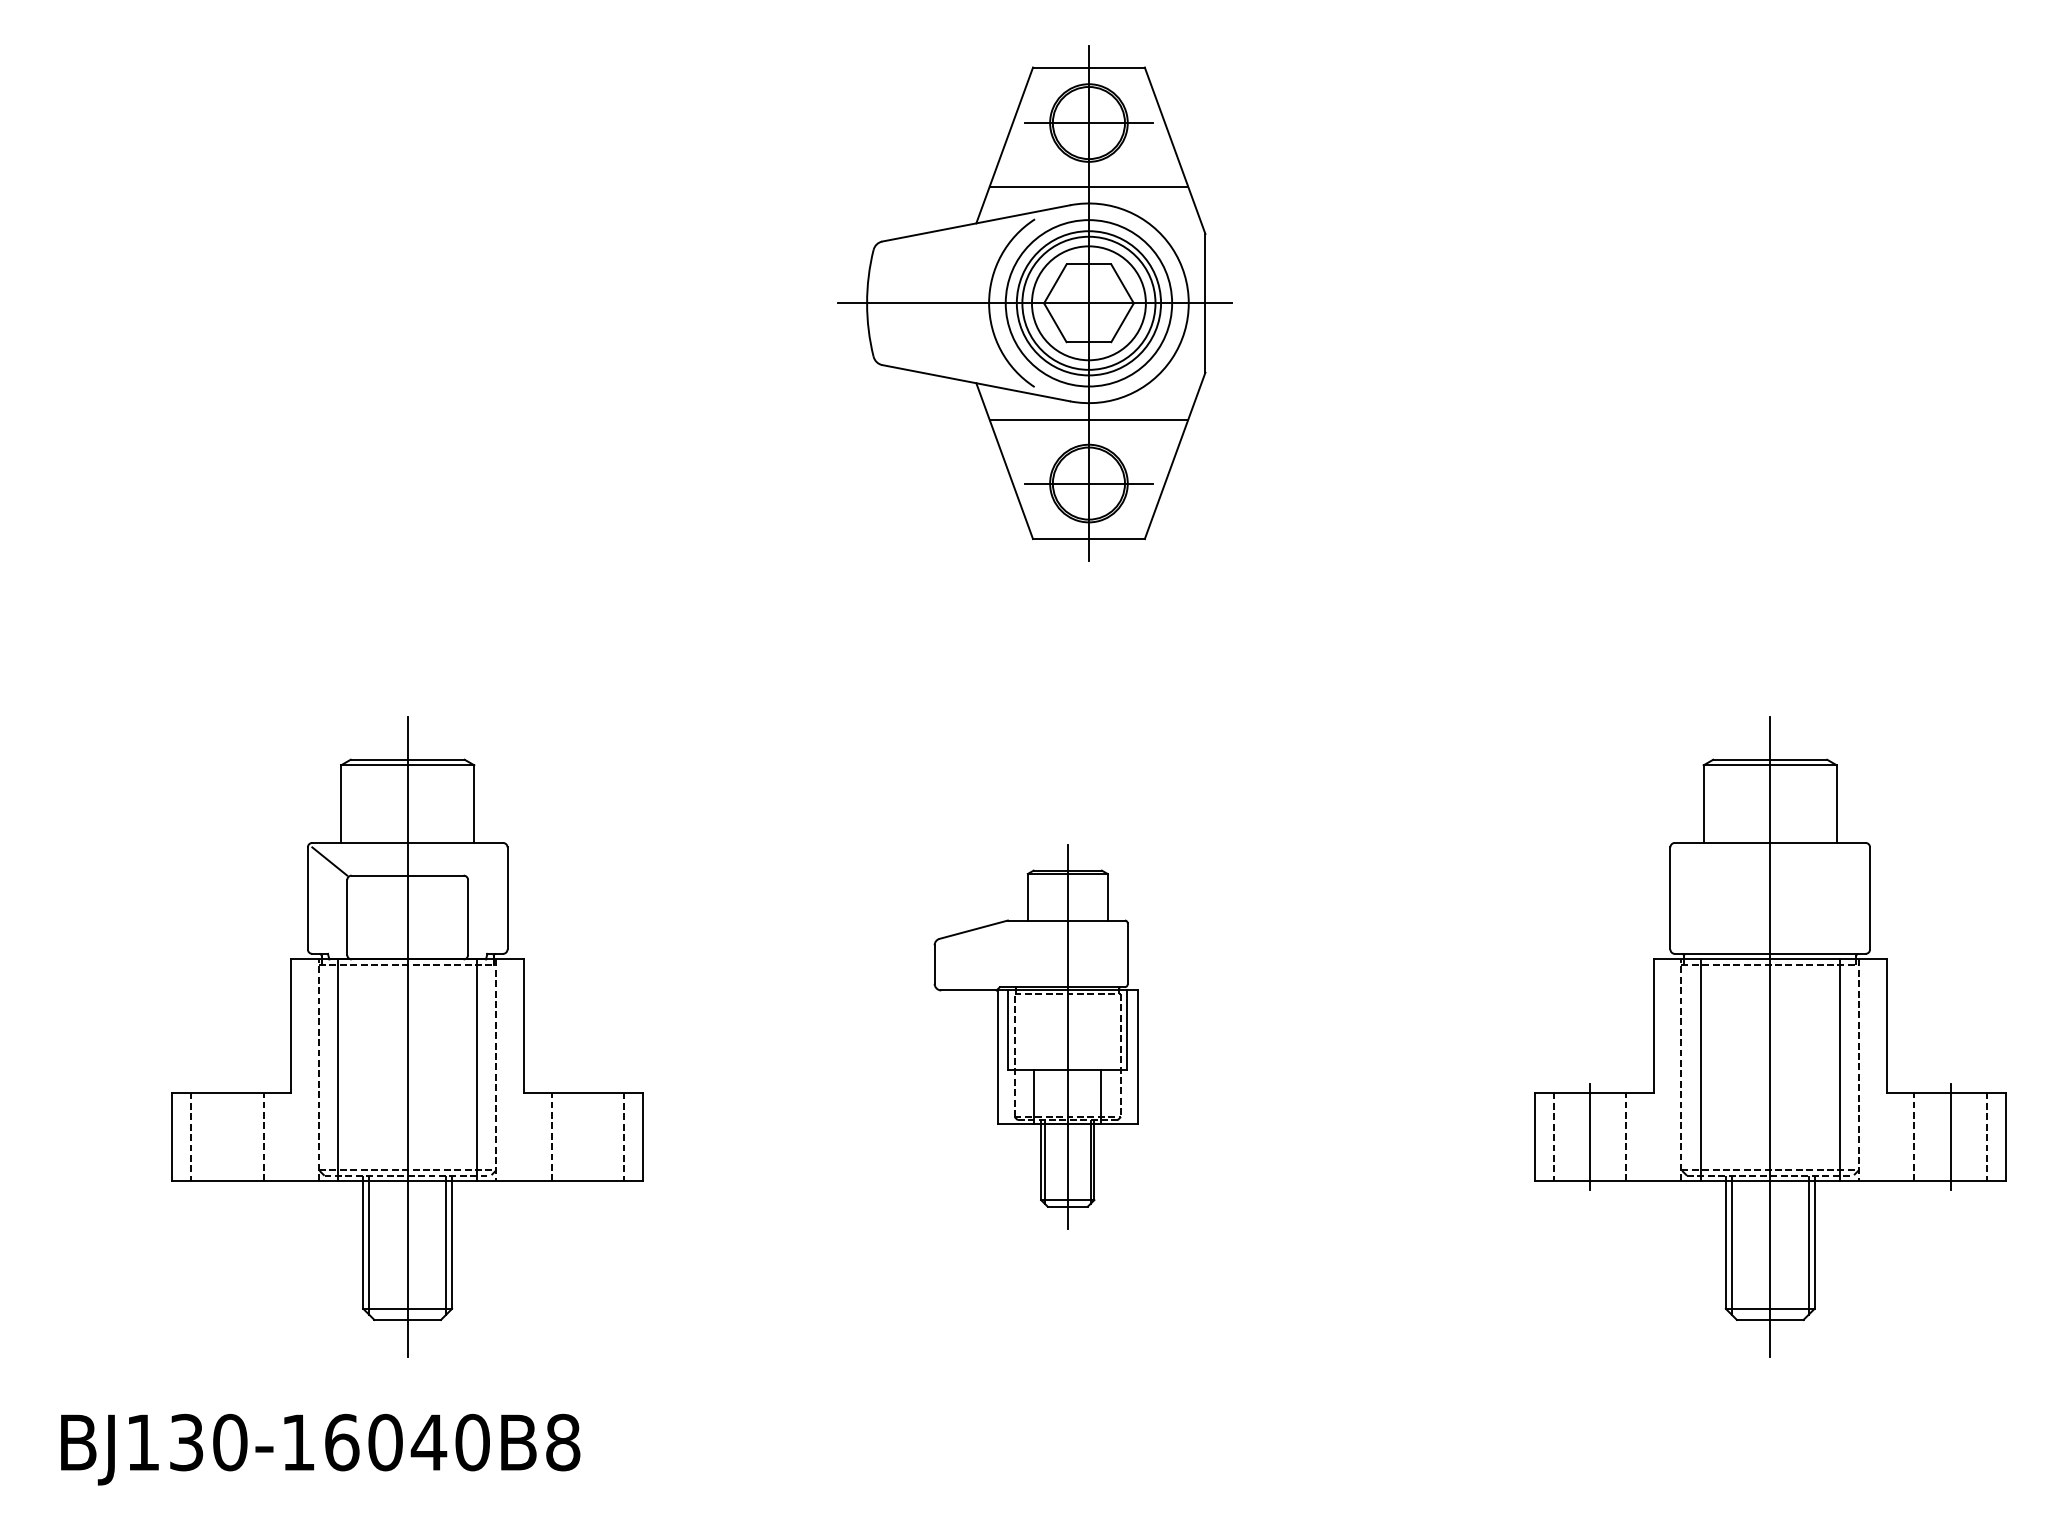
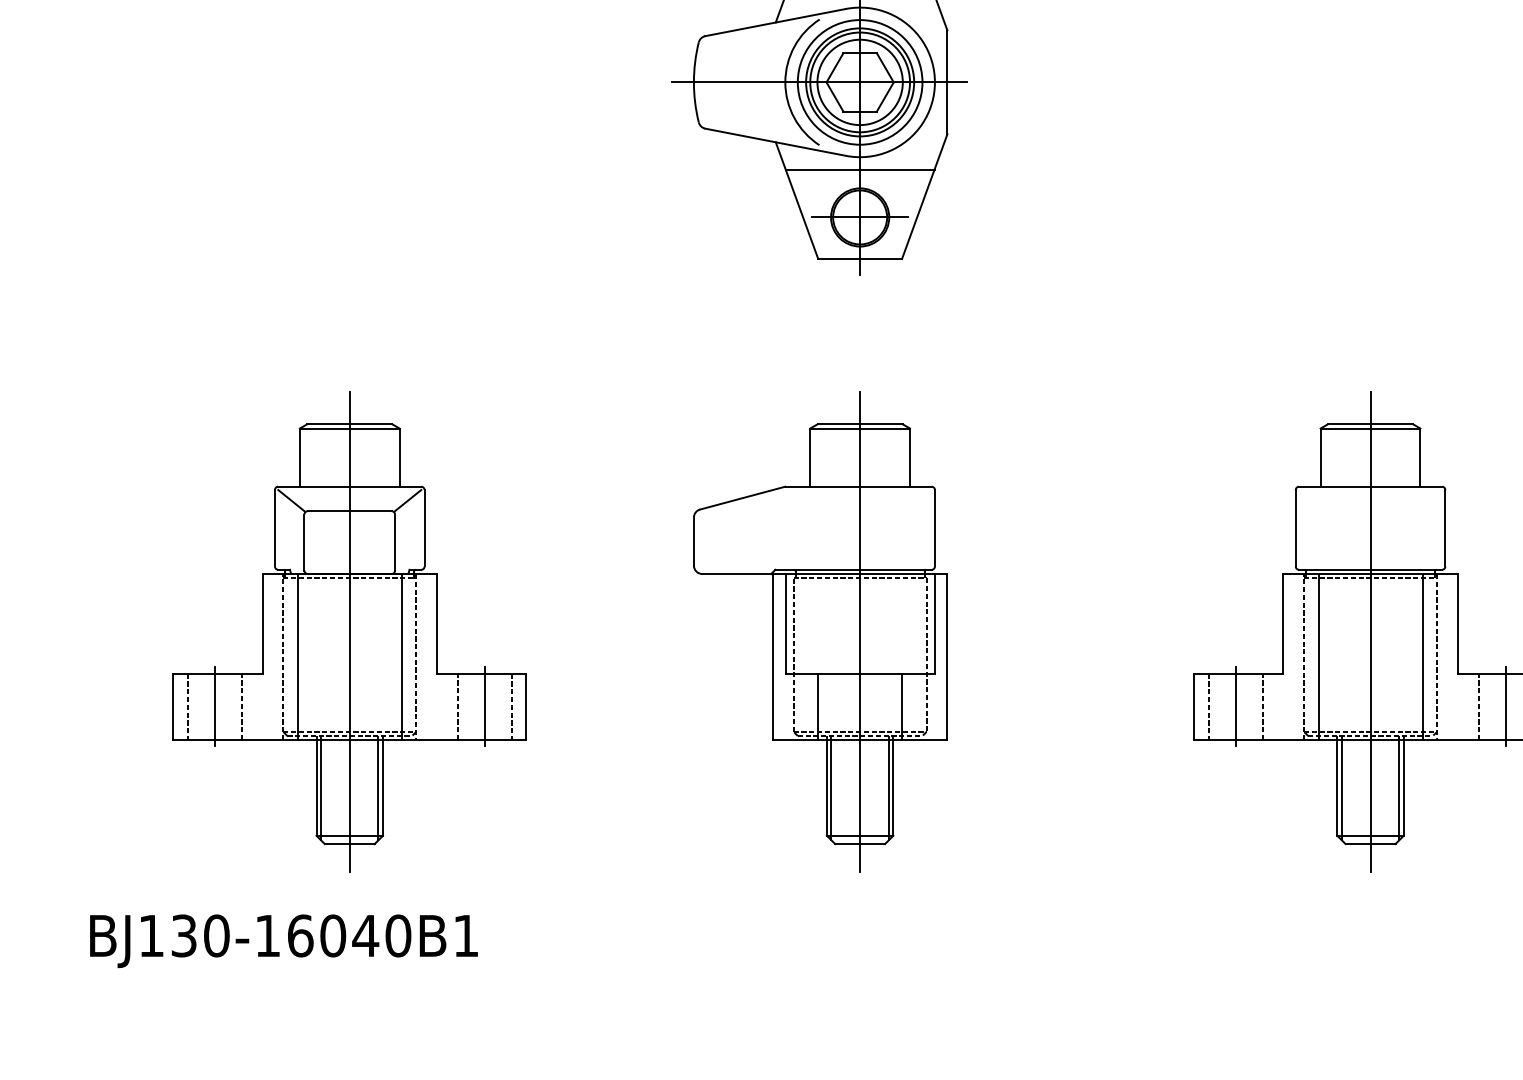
line: (485, 861) -> (408, 500), added
part: (1035, 1036) -> (820, 631), size x1.67
line: (227, 1136) -> (214, 706), added
line: (587, 1136) -> (484, 706), added
text: (563, 1442) -> (466, 935), BJ130-16040B8 -> BJ130-16040B1

